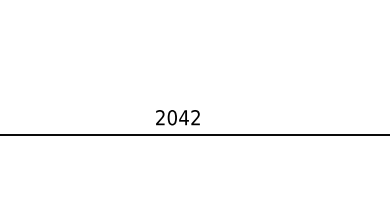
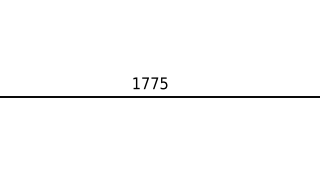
text: (177, 117) -> (149, 83), 2042 -> 1775

